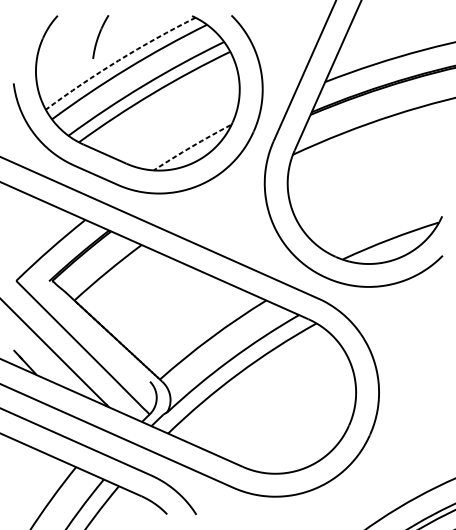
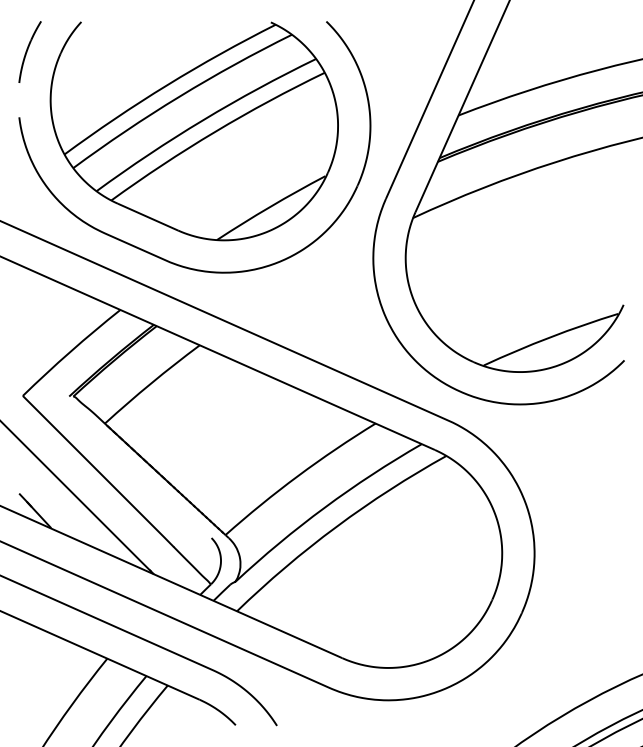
part: (100, 36) -> (29, 51), moved
arc: (118, 60) -> (167, 85), dashed -> solid
arc: (191, 146) -> (270, 206), dashed -> solid

